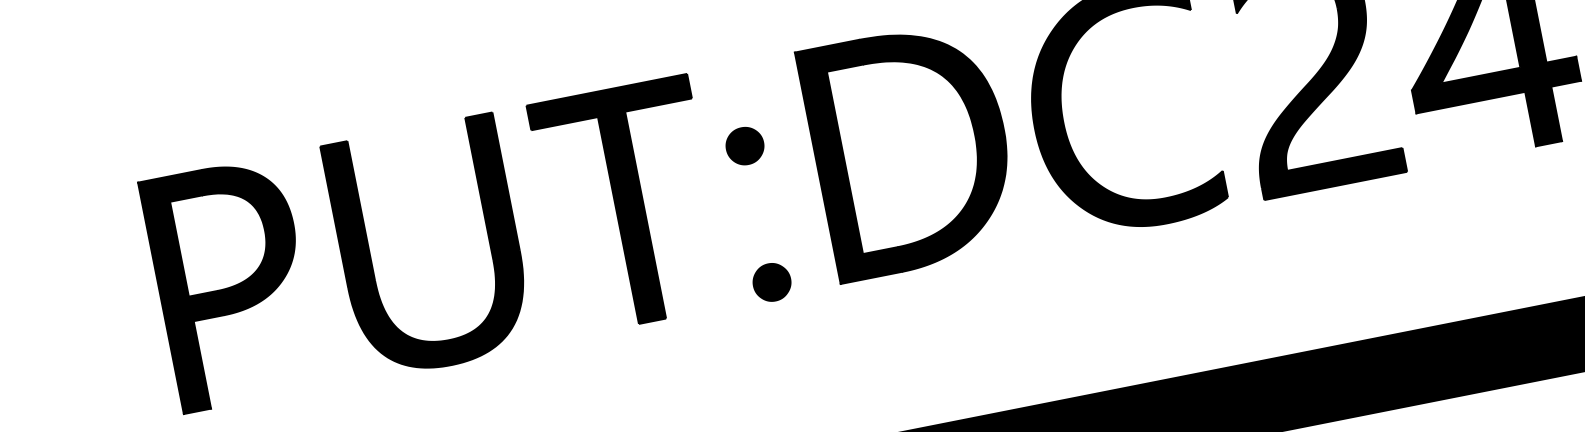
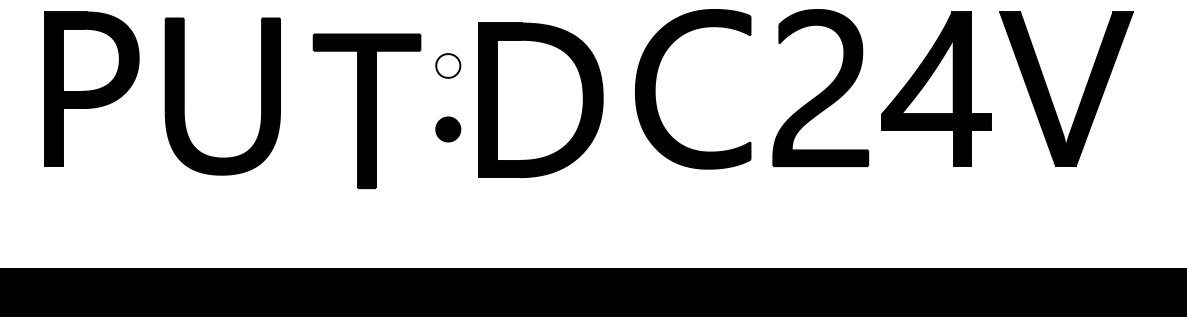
fill: (745, 145) -> (448, 65), removed
part: (910, 150) -> (540, 100), moved
part: (628, 205) -> (366, 111), moved
part: (371, 258) -> (184, 96), moved
part: (772, 282) -> (448, 129), moved
part: (231, 283) -> (91, 88), moved

